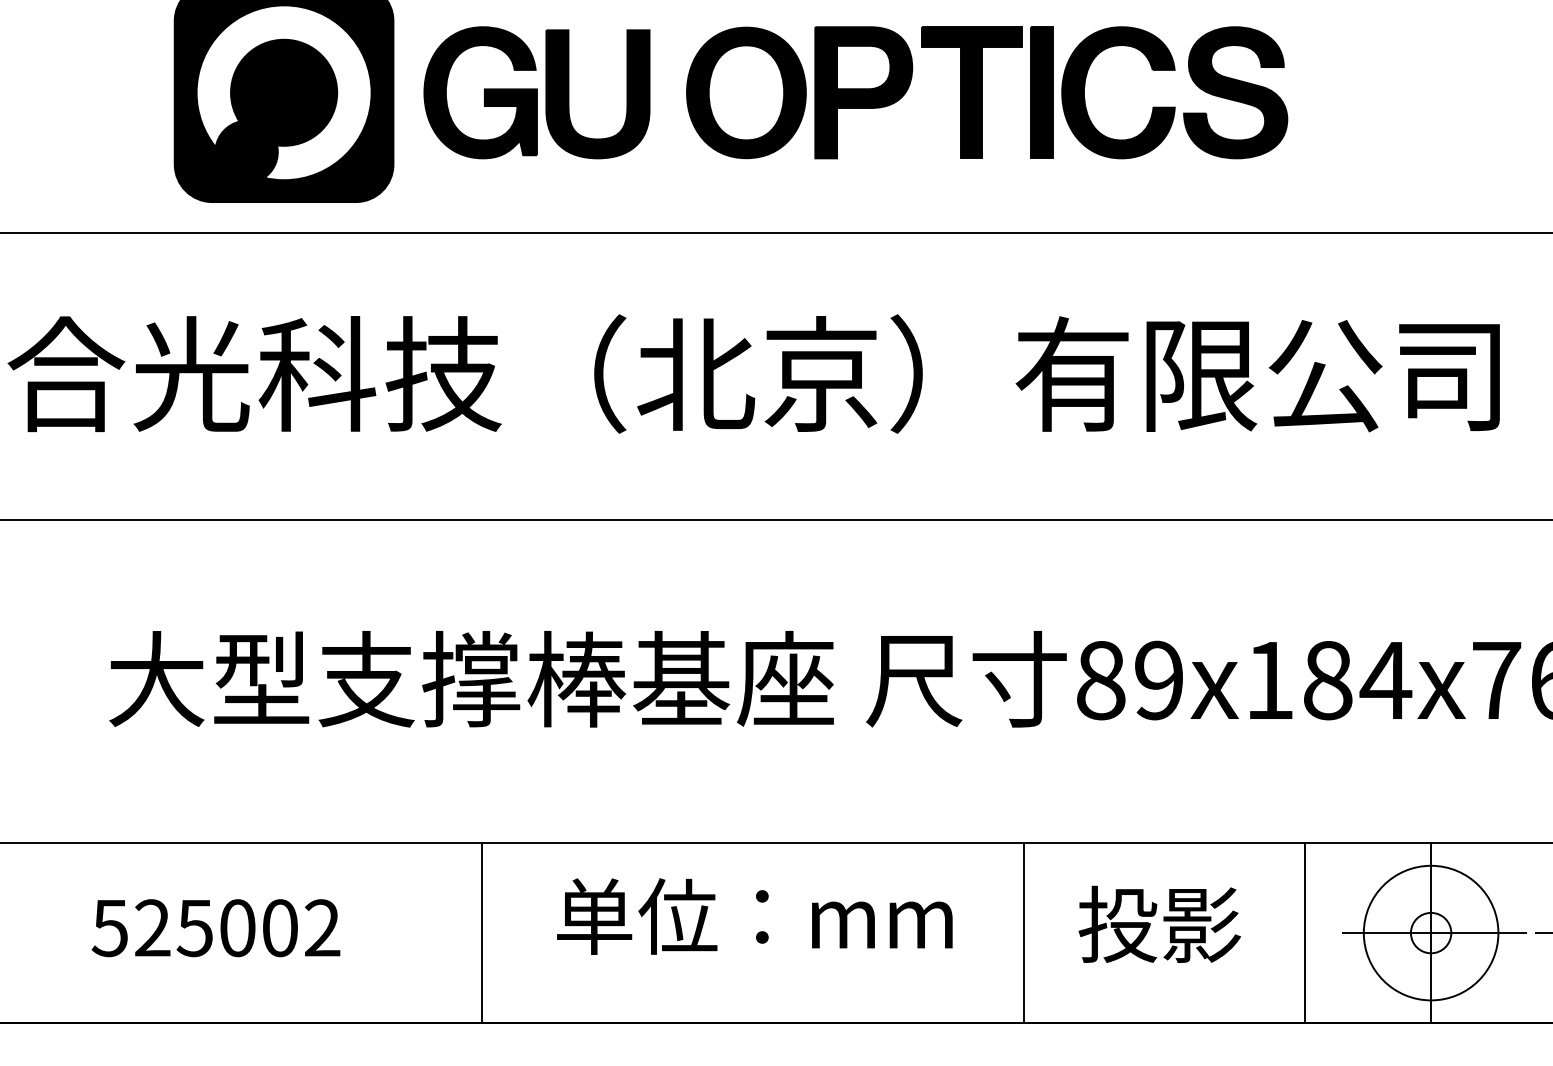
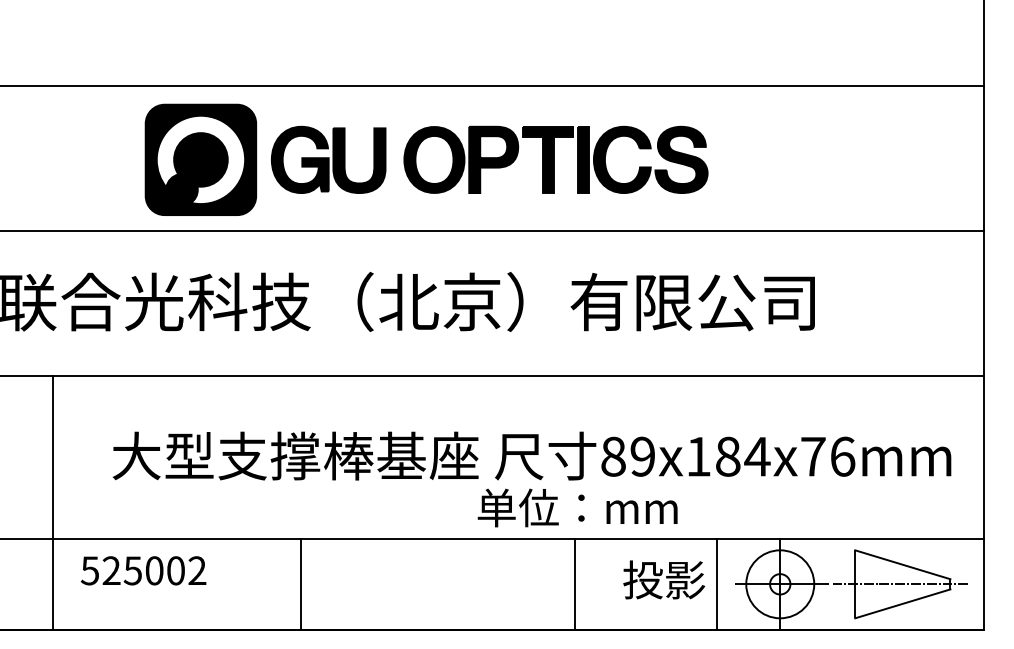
text: (754, 915) -> (577, 507), moved
text: (1160, 923) -> (664, 579), moved
text: (215, 927) -> (143, 570), moved

